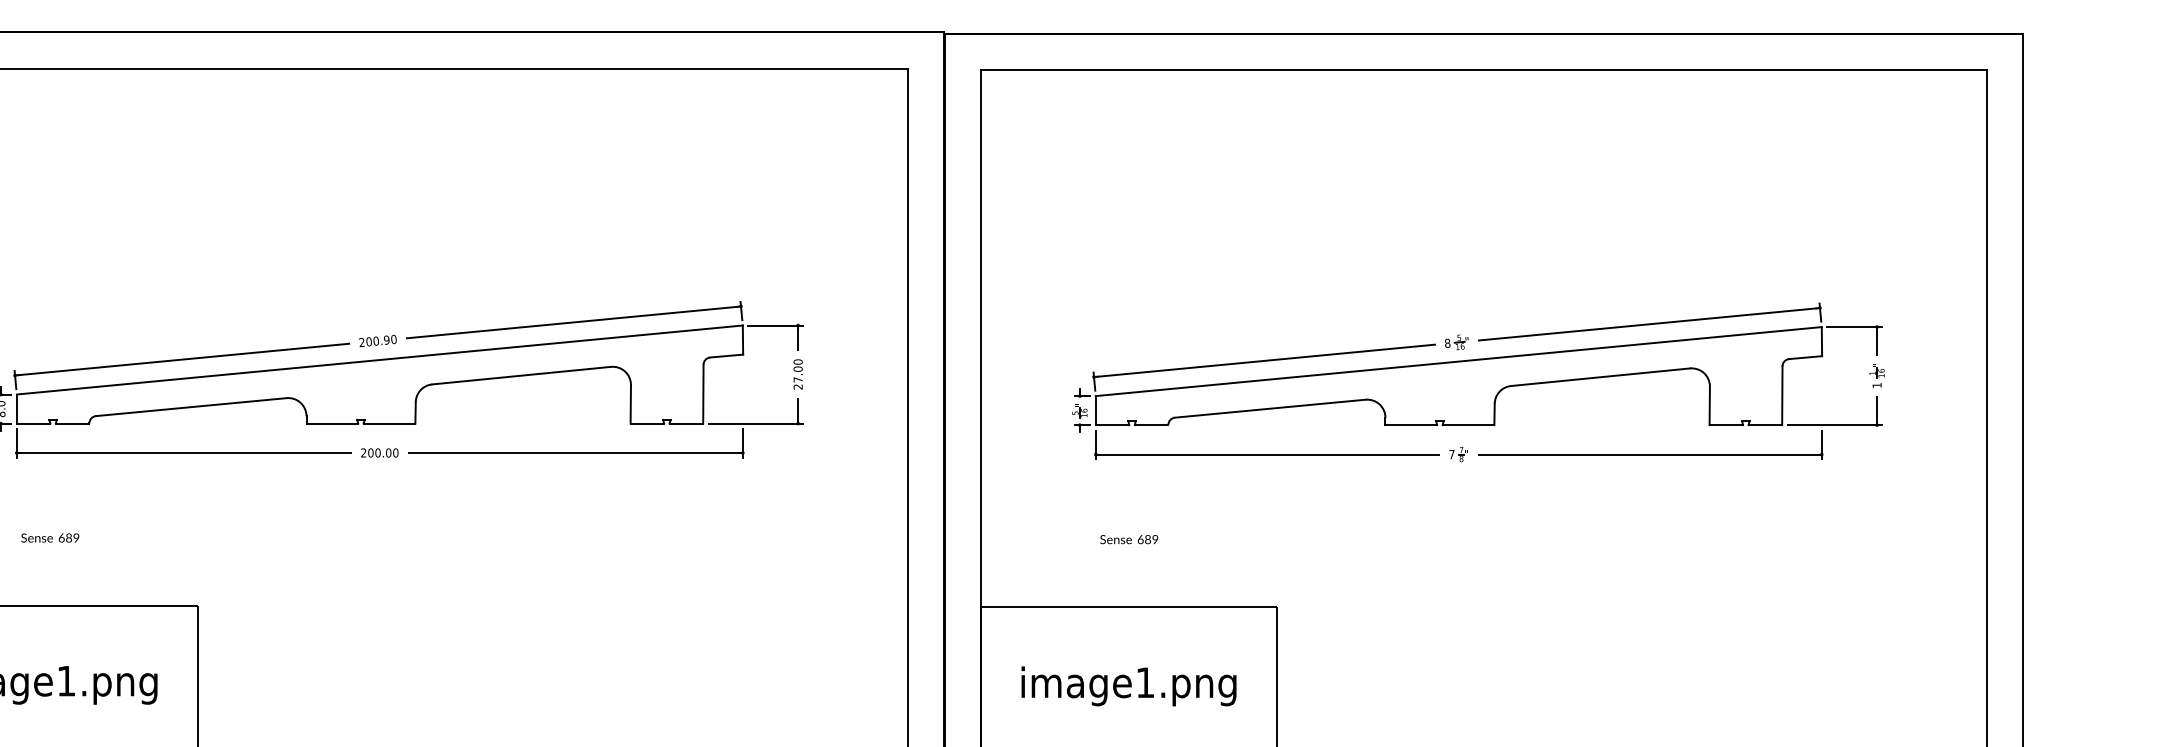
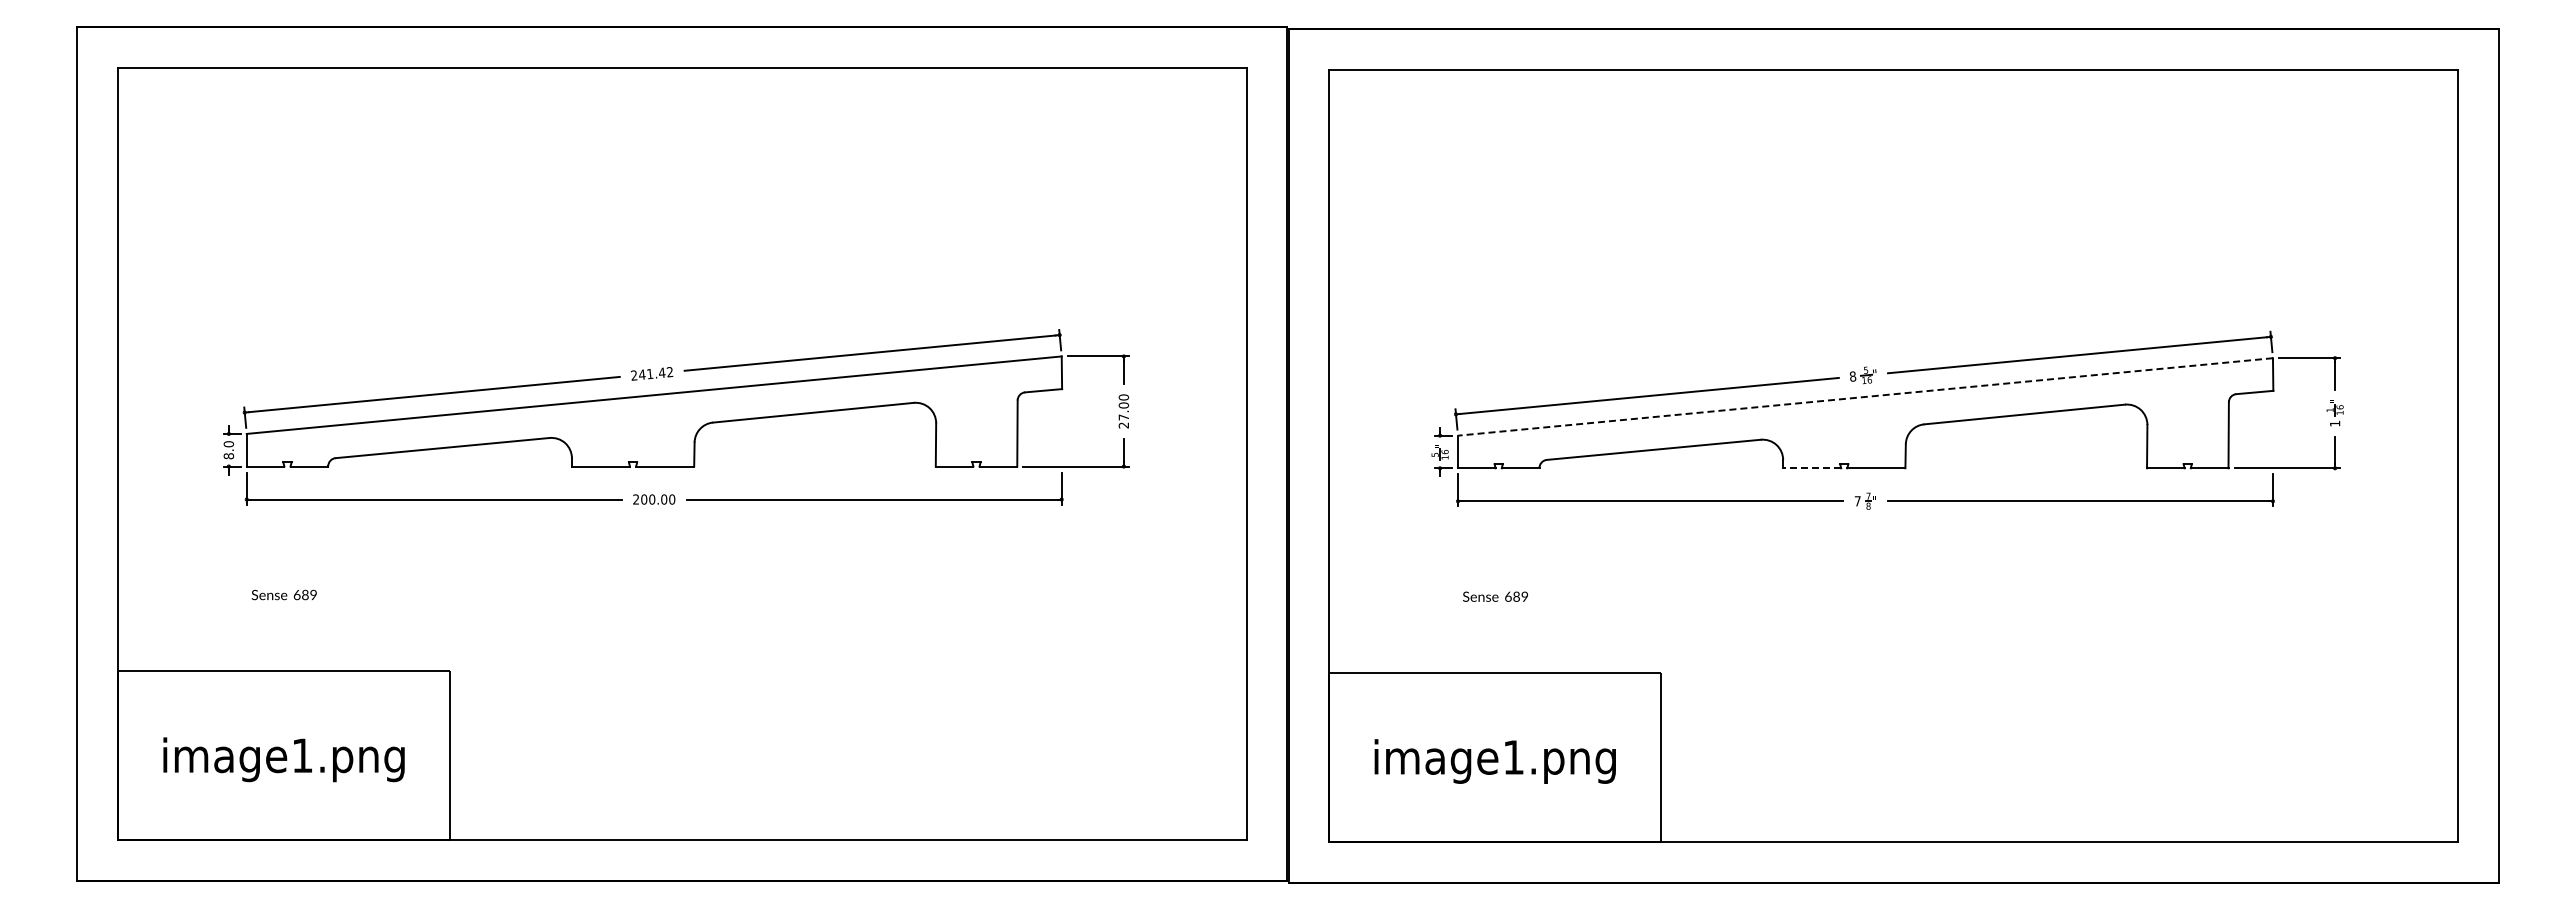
text: (381, 340) -> (656, 373), 200.90 -> 241.42
line: (1457, 362) -> (1864, 397), solid -> dashed
line: (1410, 425) -> (1811, 468), solid -> dashed

